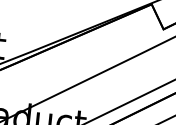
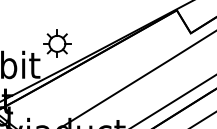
part: (25, 25) -> (57, 43), added

